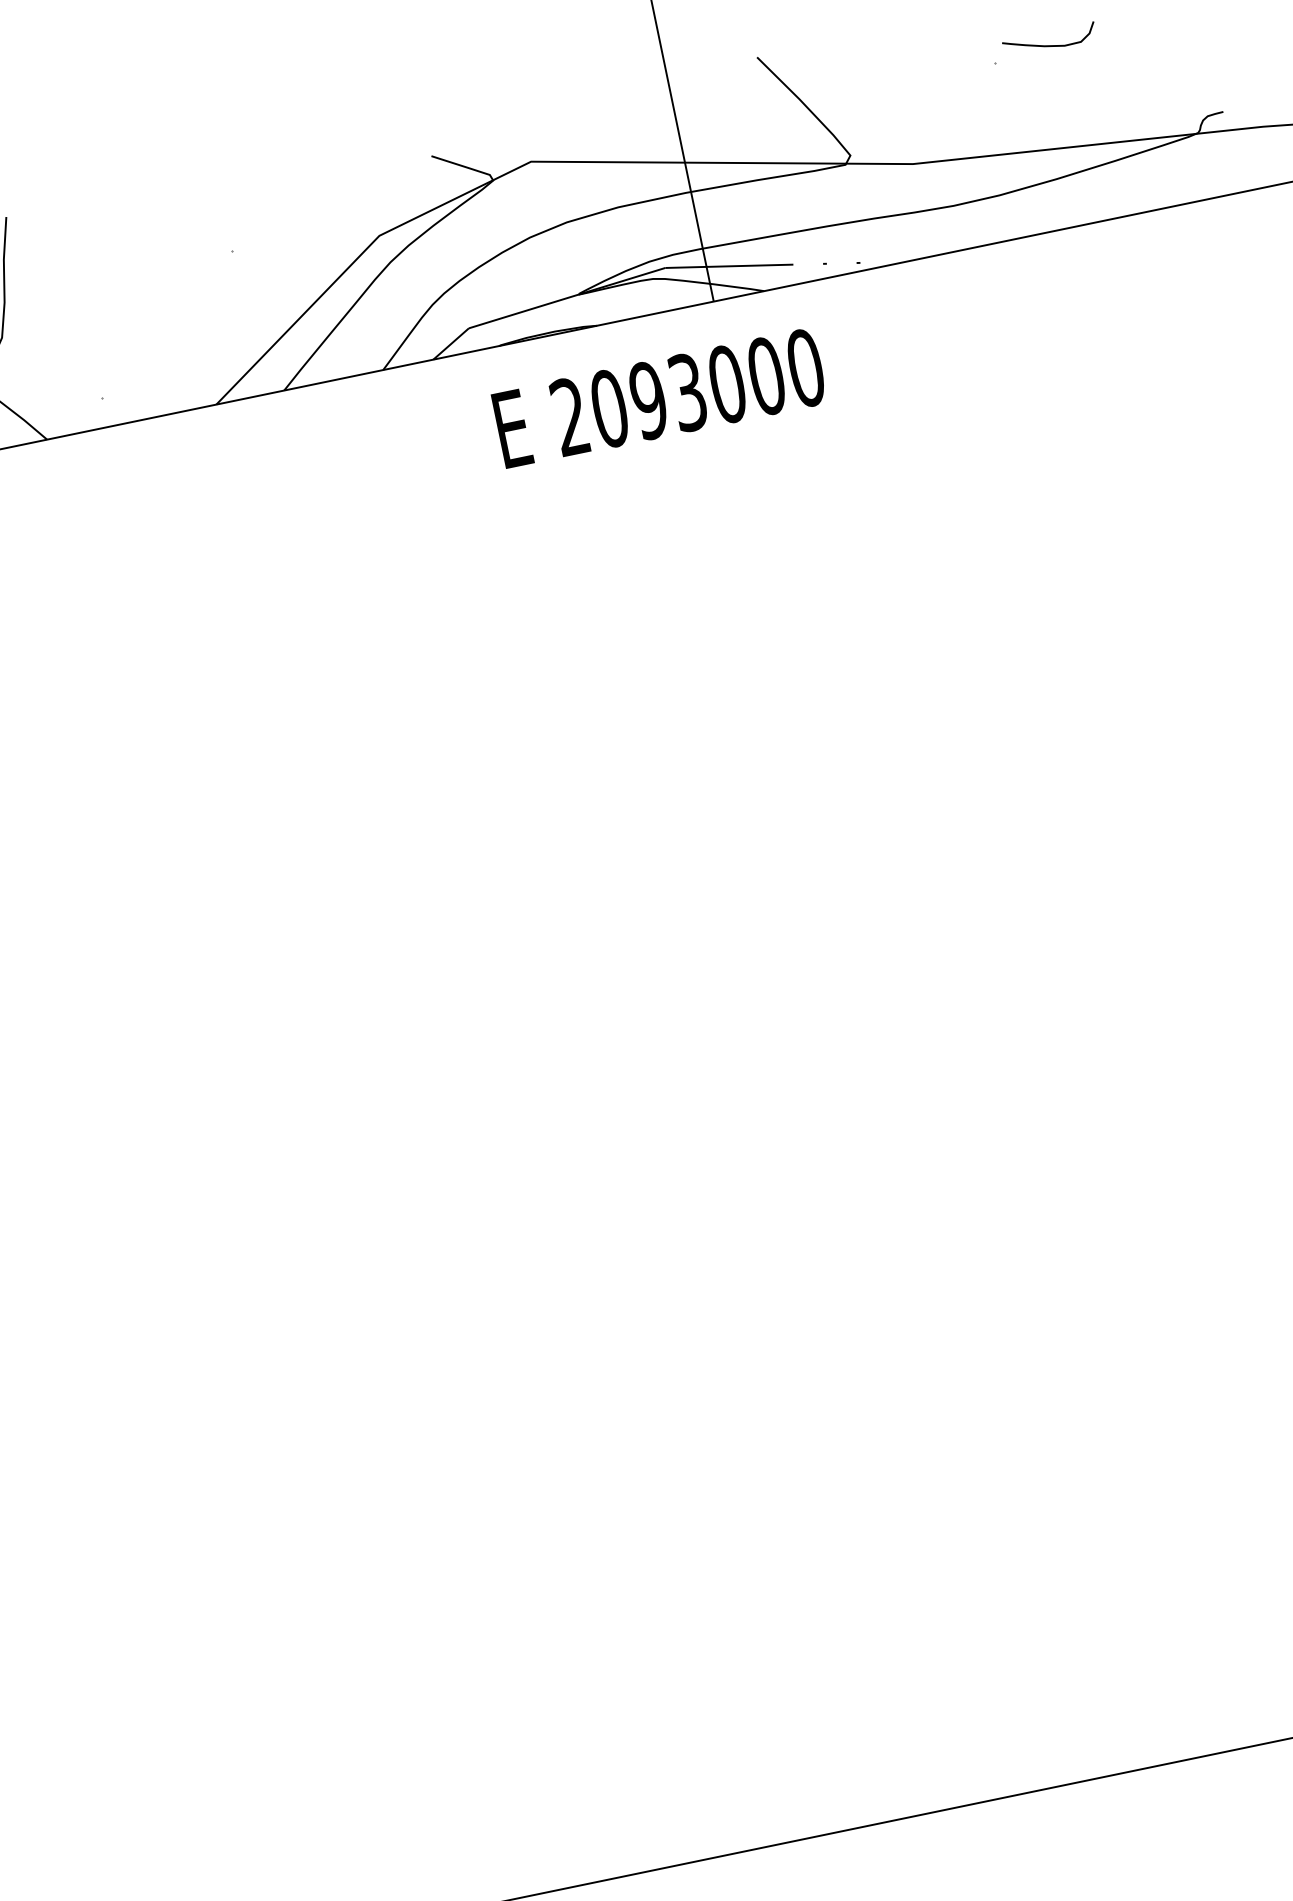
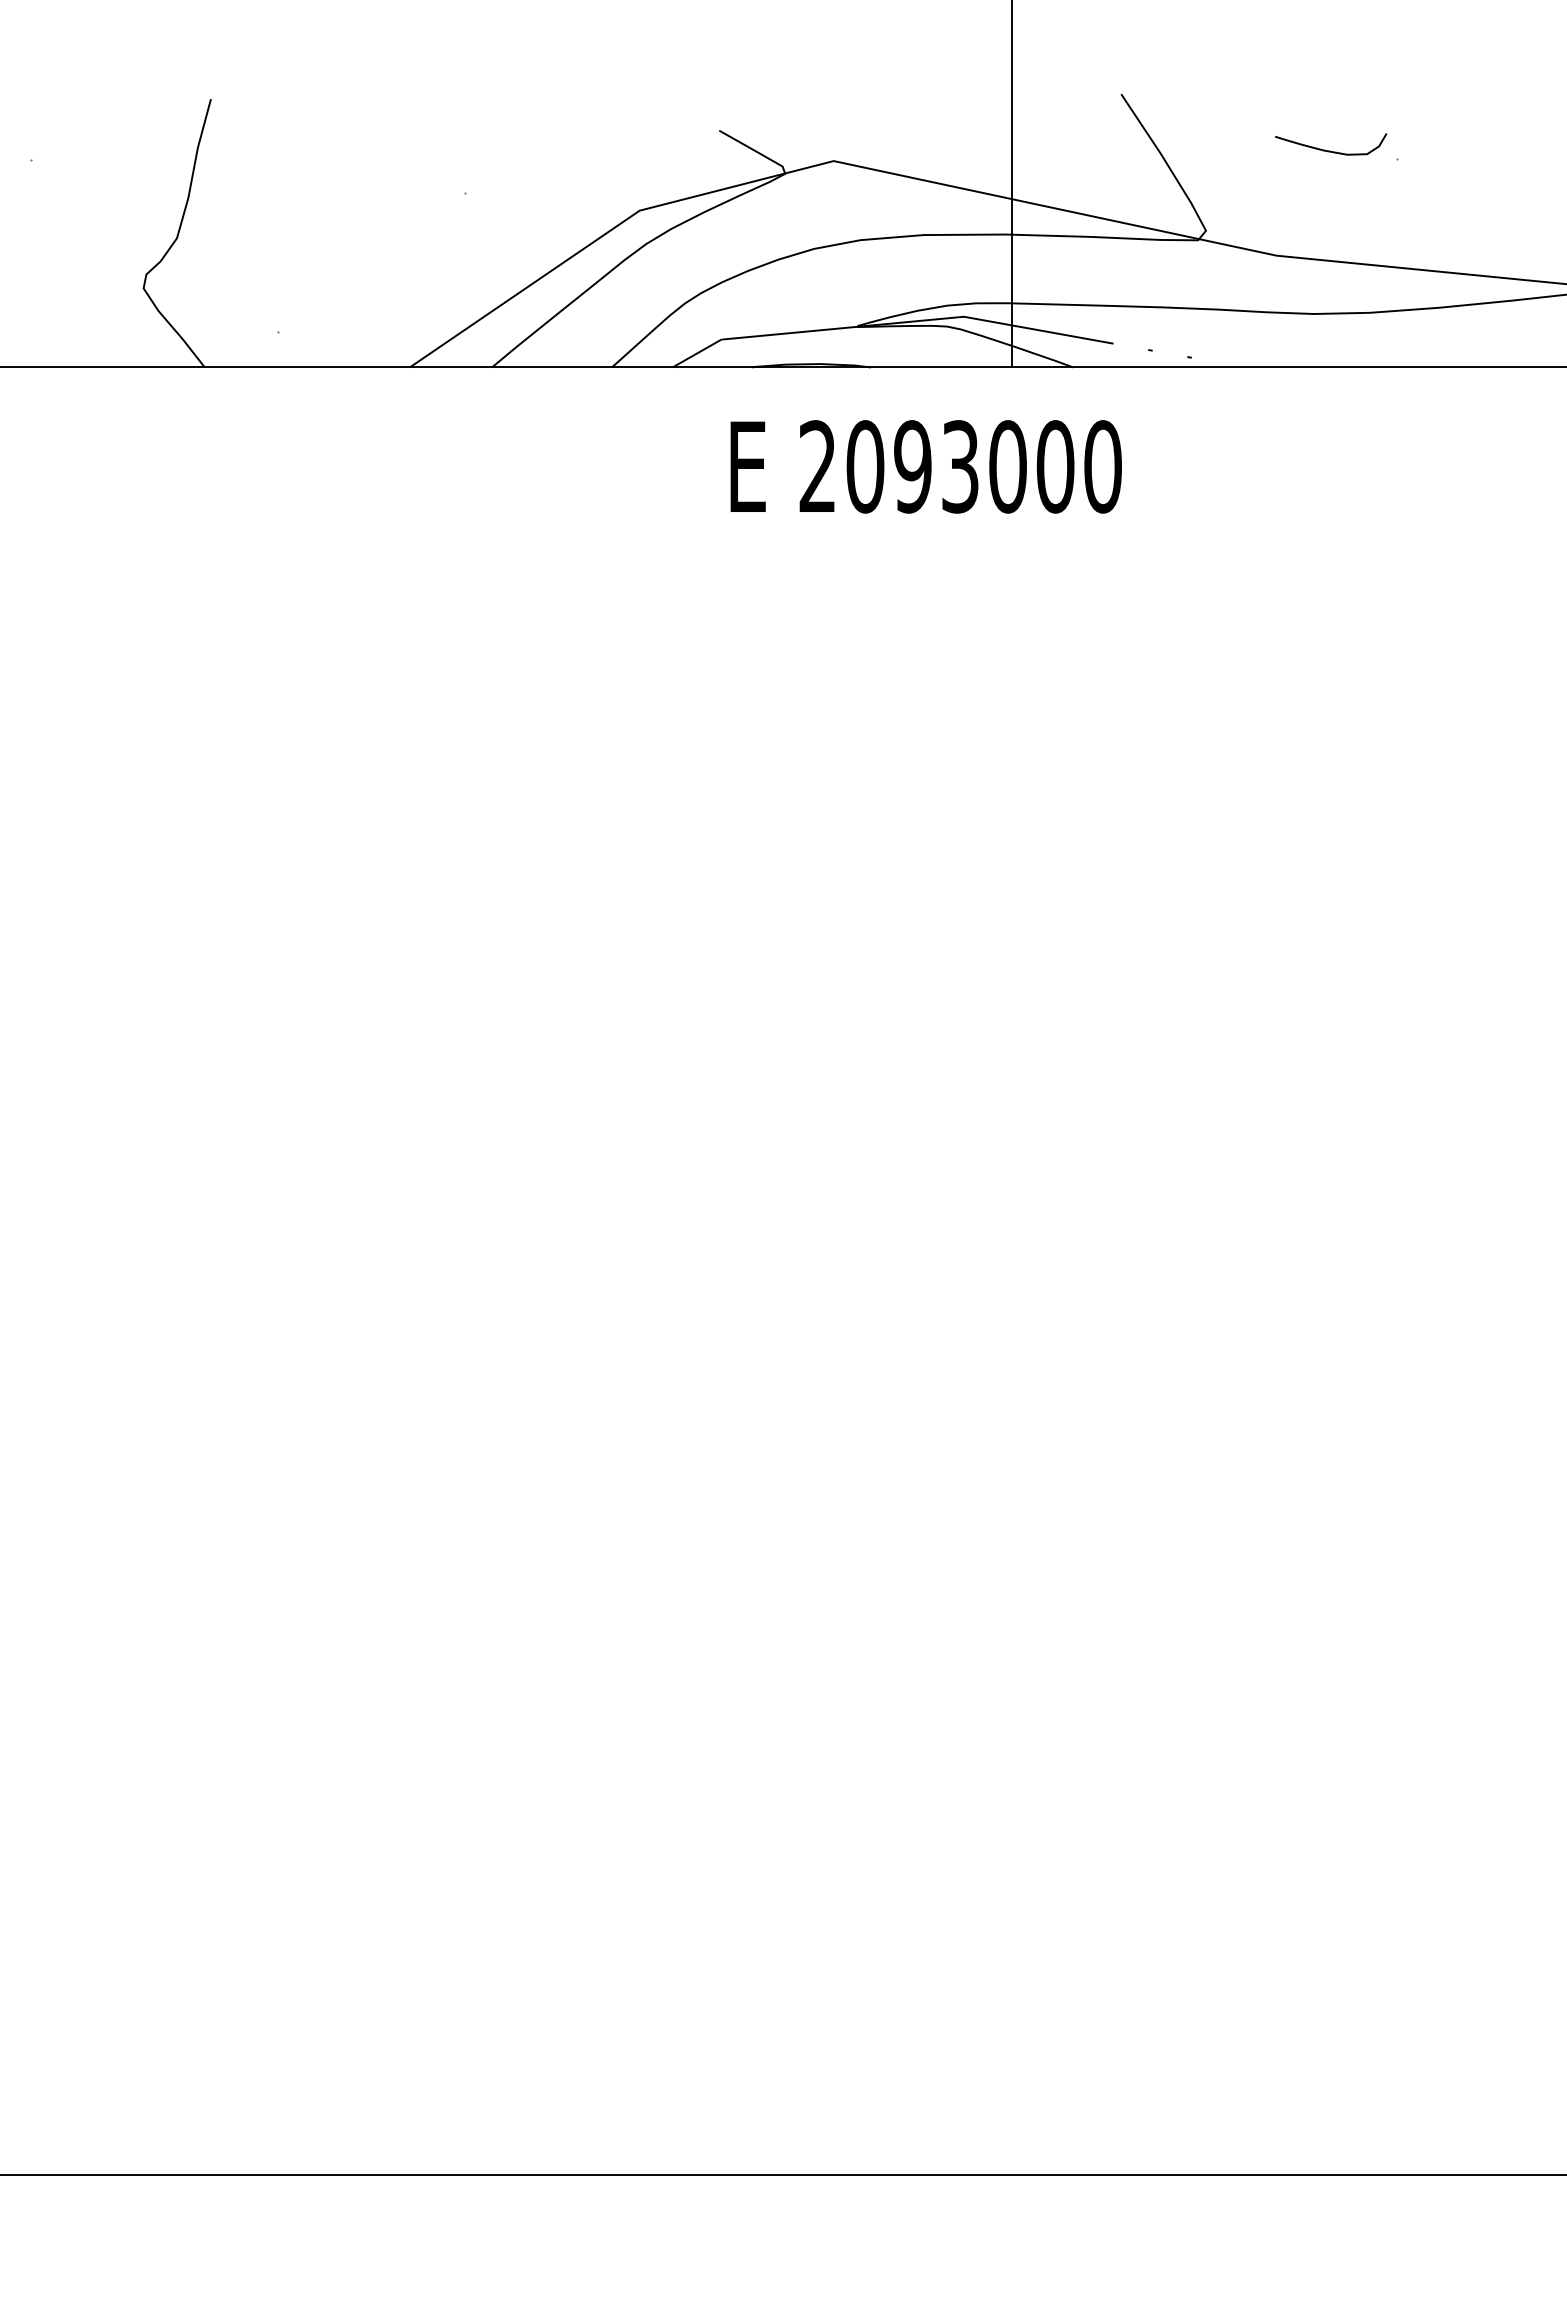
curve: (1050, 45) -> (1330, 150), moved

